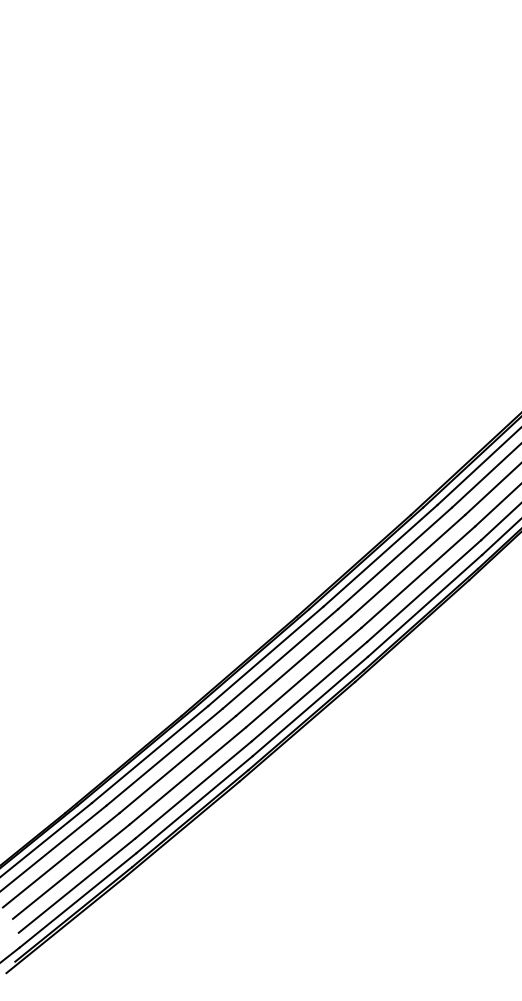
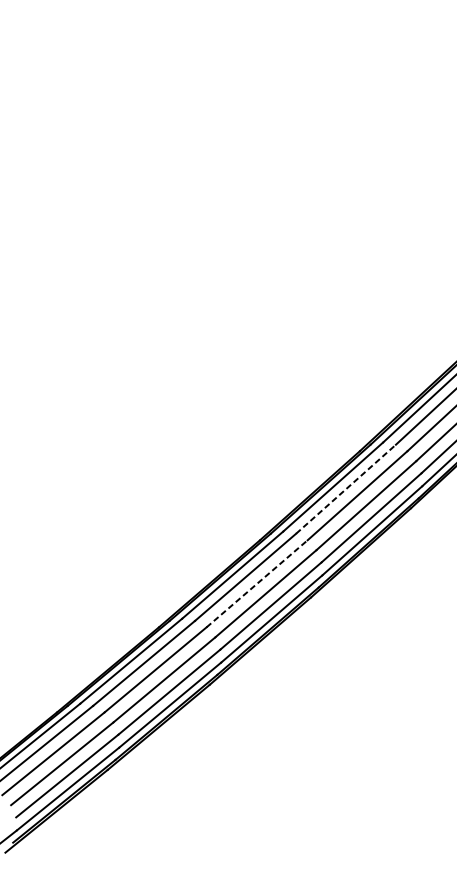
line: (395, 558) -> (346, 489), solid -> dashed
line: (294, 666) -> (257, 583), solid -> dashed

